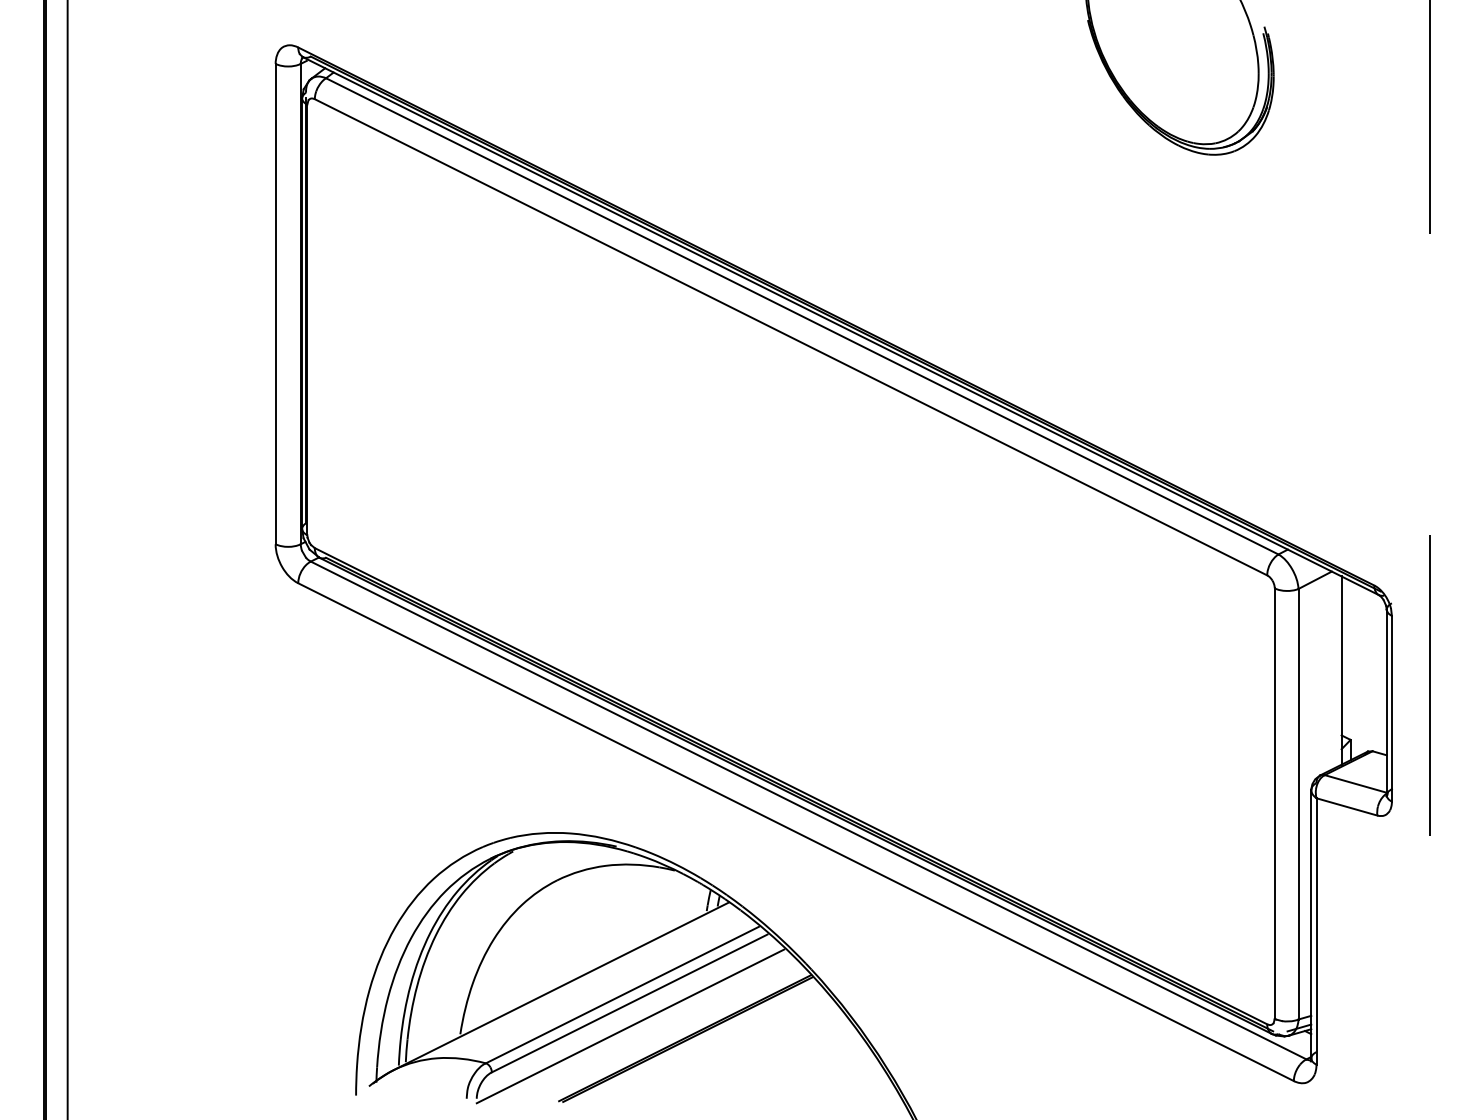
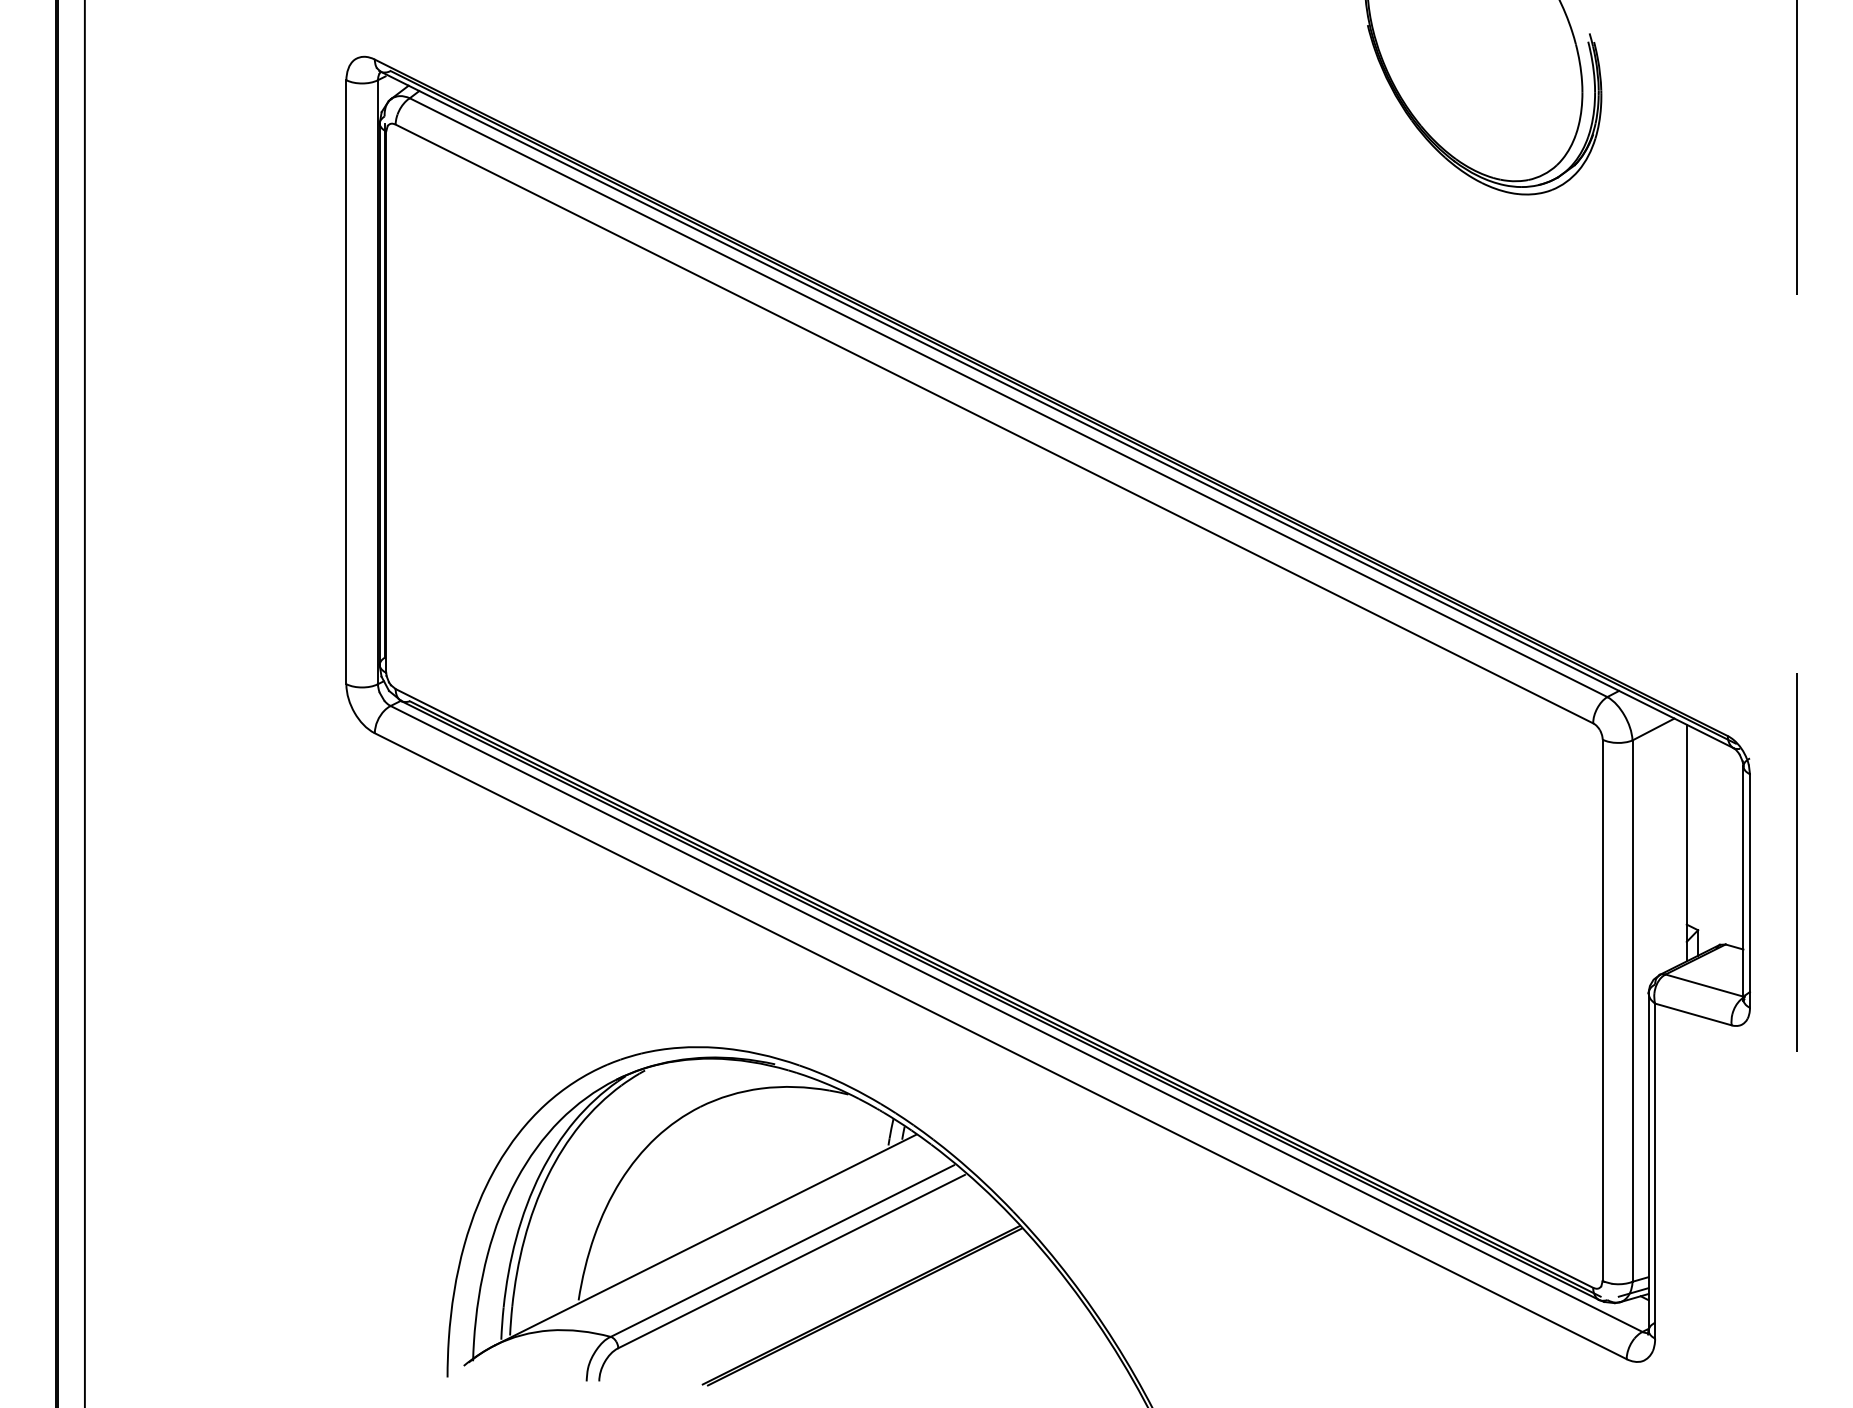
line: (630, 1026) -> (792, 1290), removed

